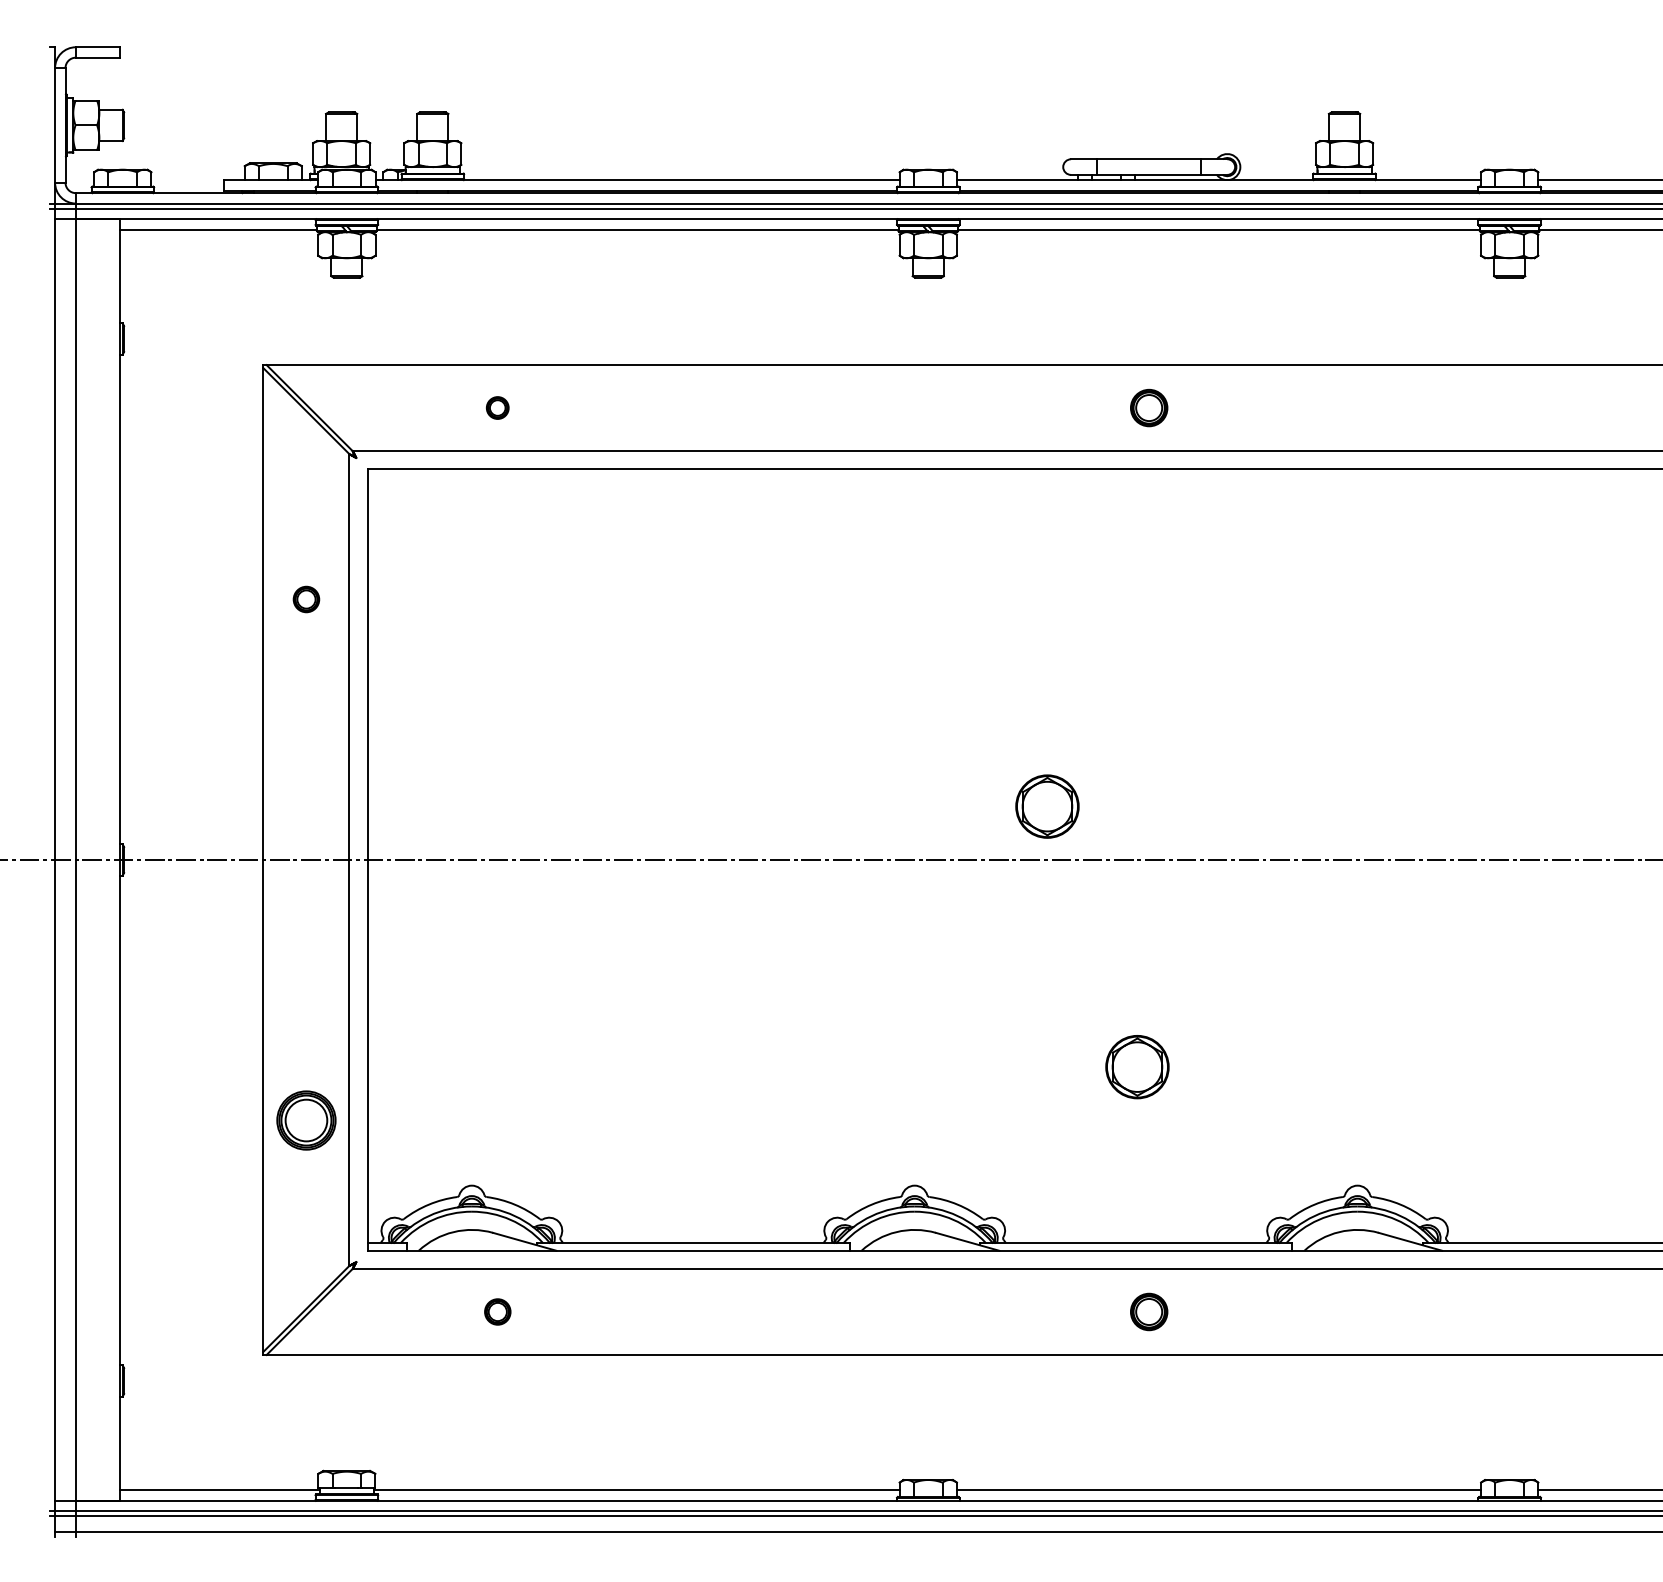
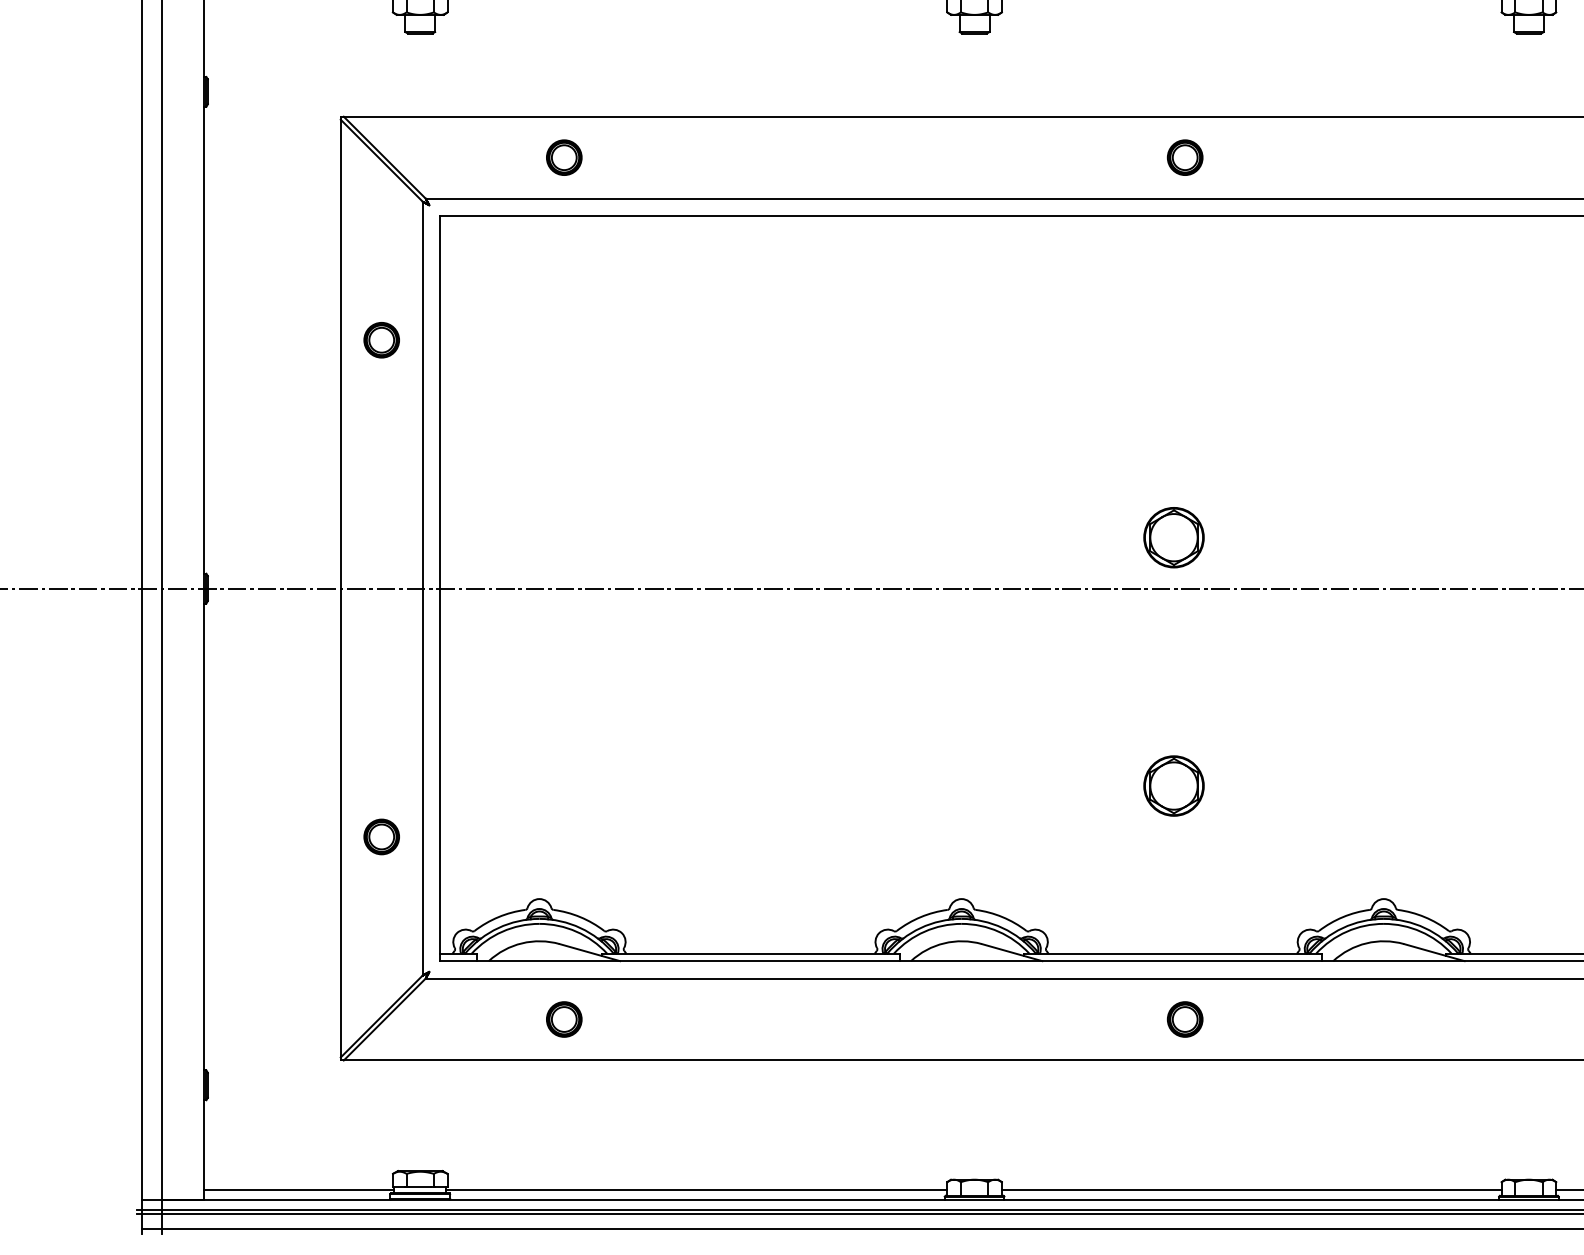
part: (497, 407) -> (563, 157), size x1.67
part: (306, 599) -> (381, 340), size x1.43
part: (1047, 806) -> (1174, 537), moved
part: (306, 1120) -> (381, 836), size x0.62
part: (497, 1311) -> (563, 1019), size x1.43

